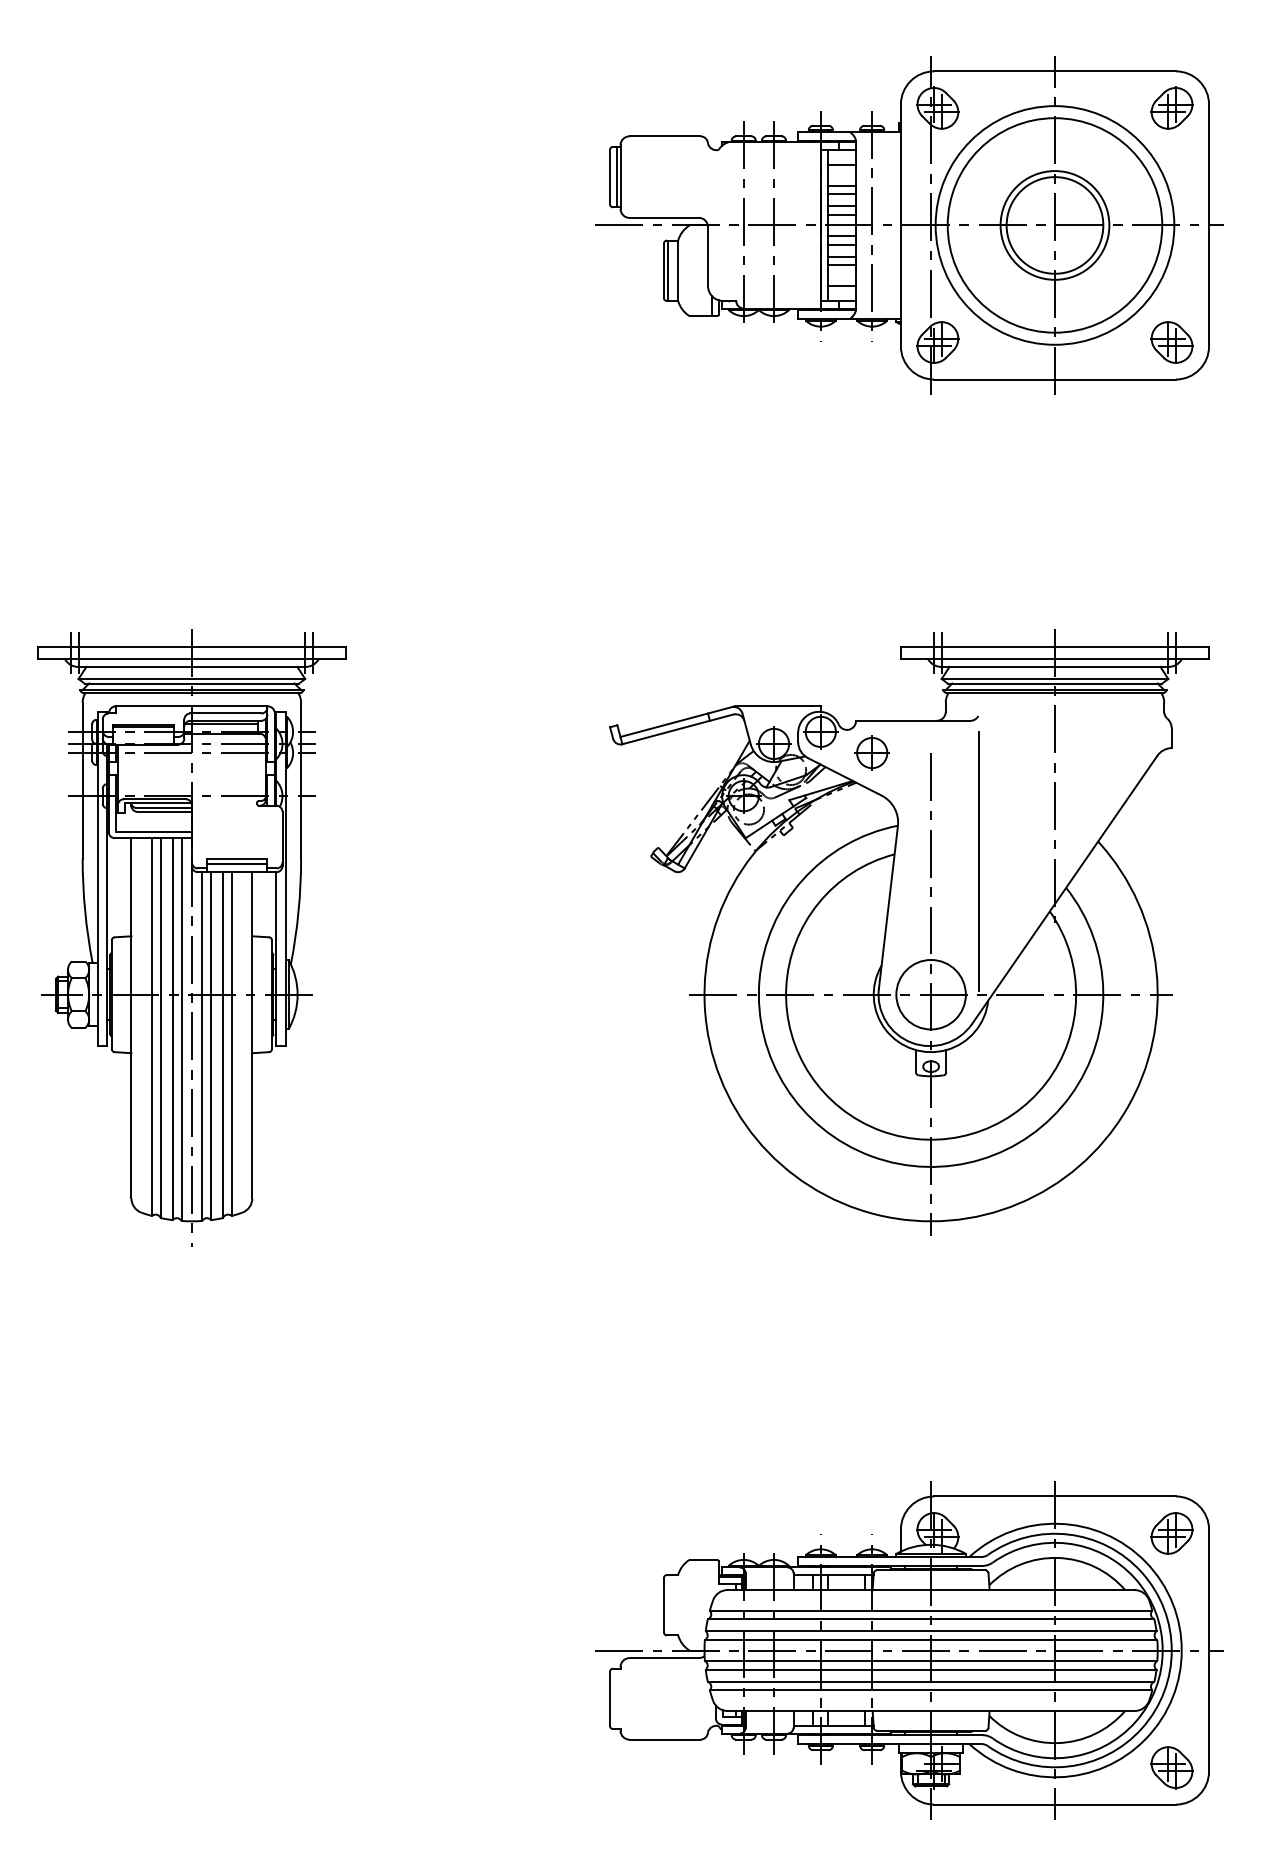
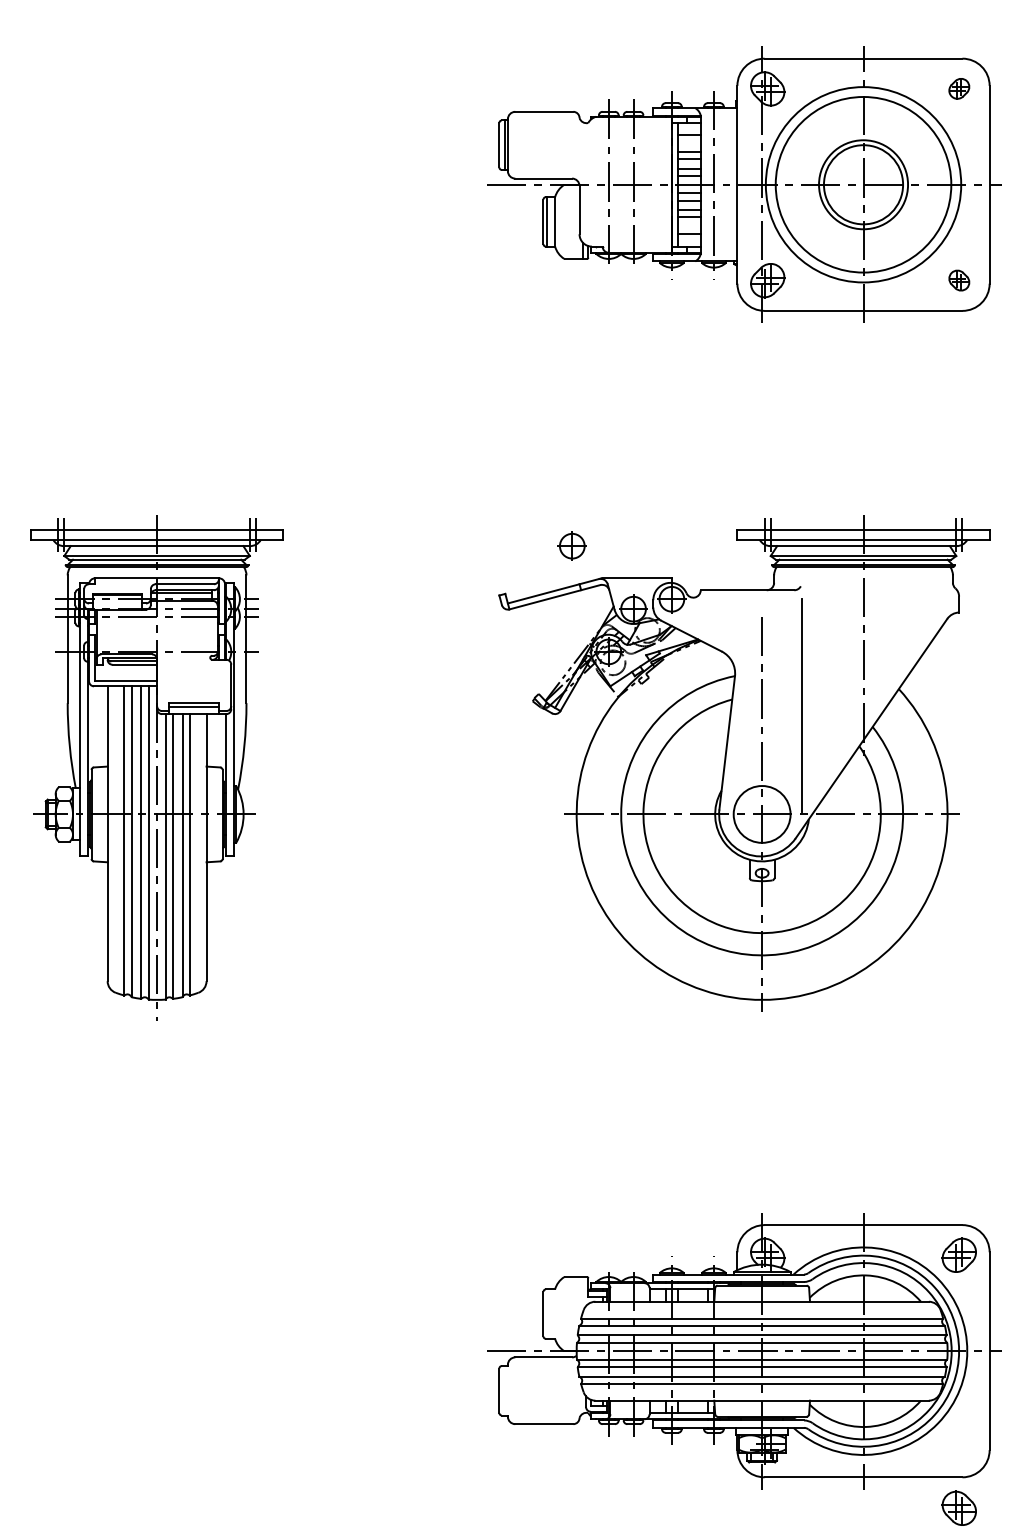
part: (1171, 107) -> (958, 88), size x0.6
part: (1171, 342) -> (958, 280), size x0.6
part: (871, 752) -> (571, 545), moved
part: (1171, 1767) -> (958, 1508), moved

